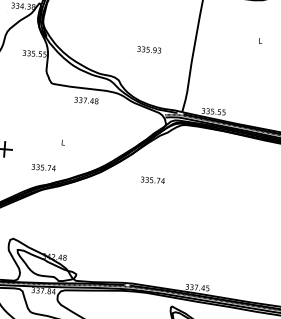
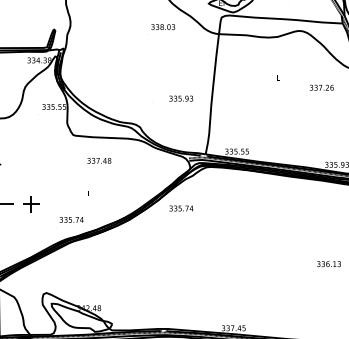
text: (149, 49) -> (181, 98), moved
text: (86, 100) -> (99, 160), moved
text: (152, 180) -> (181, 208), moved

